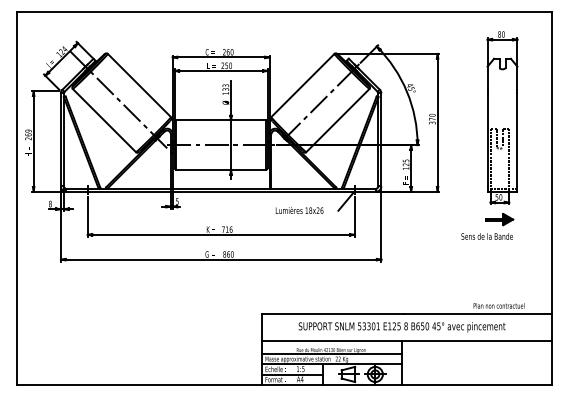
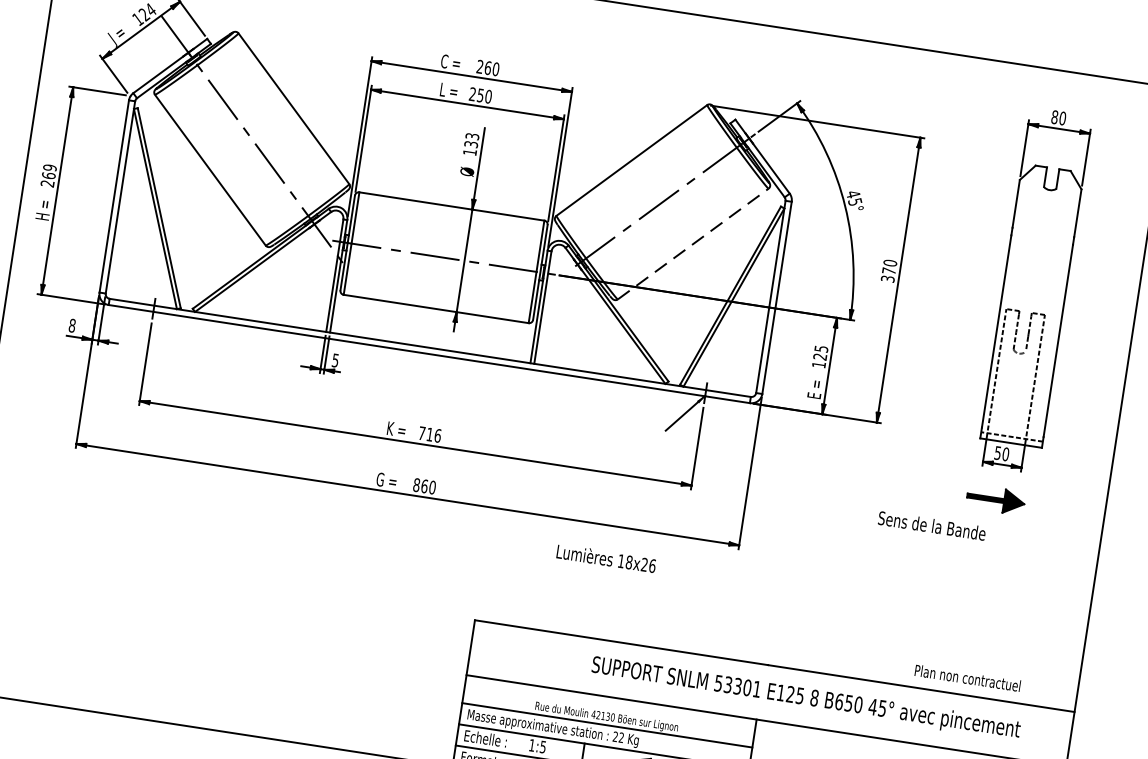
line: (337, 120) -> (692, 243), solid -> dashed
text: (299, 210) -> (606, 558), moved
text: (486, 236) -> (930, 525), moved
text: (401, 327) -> (804, 699), moved

